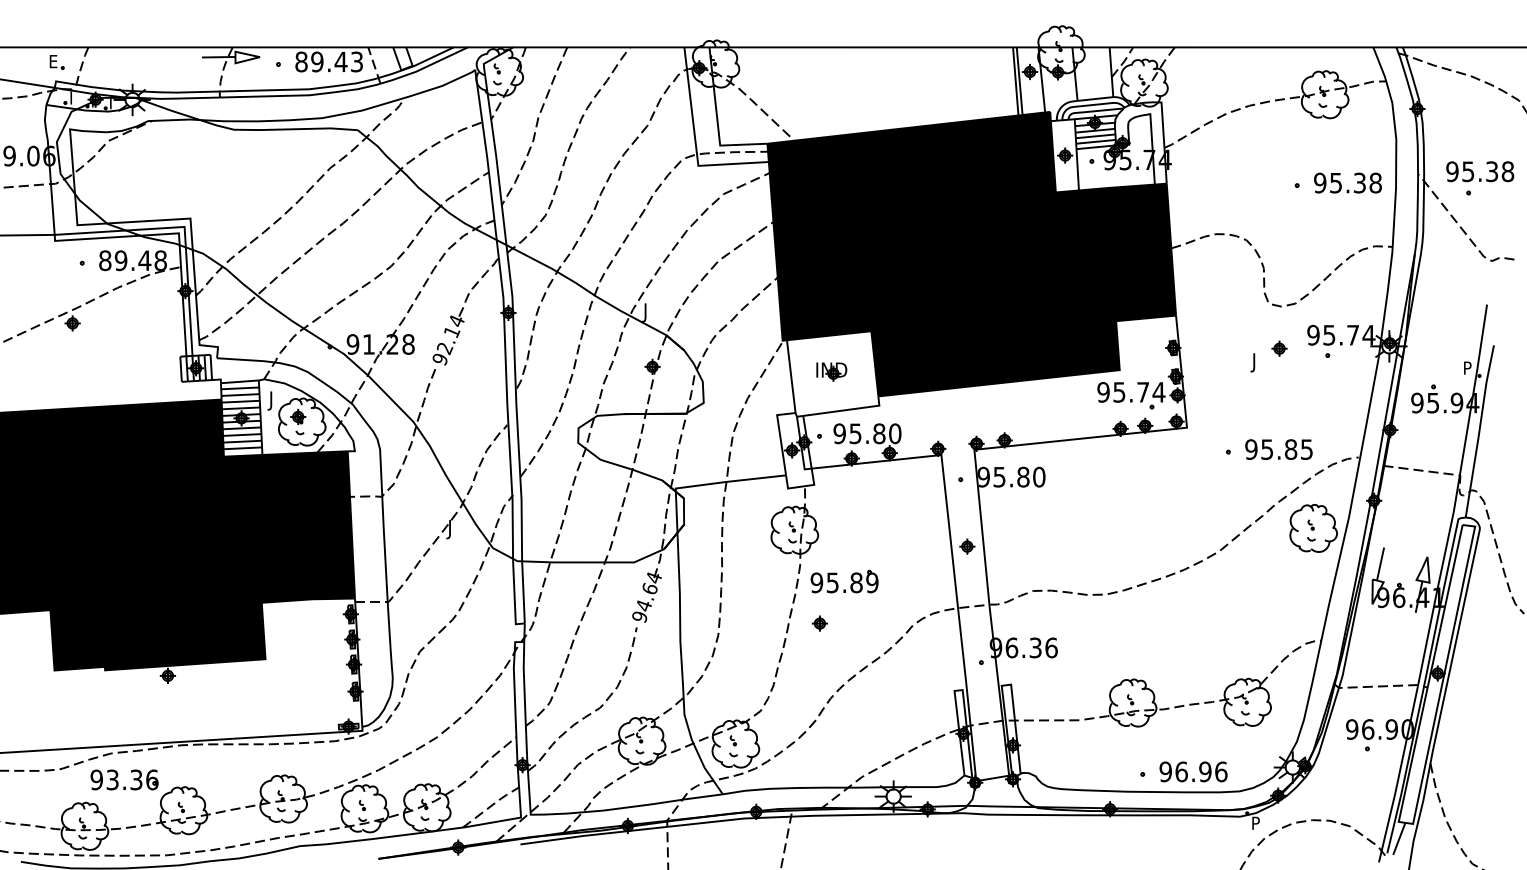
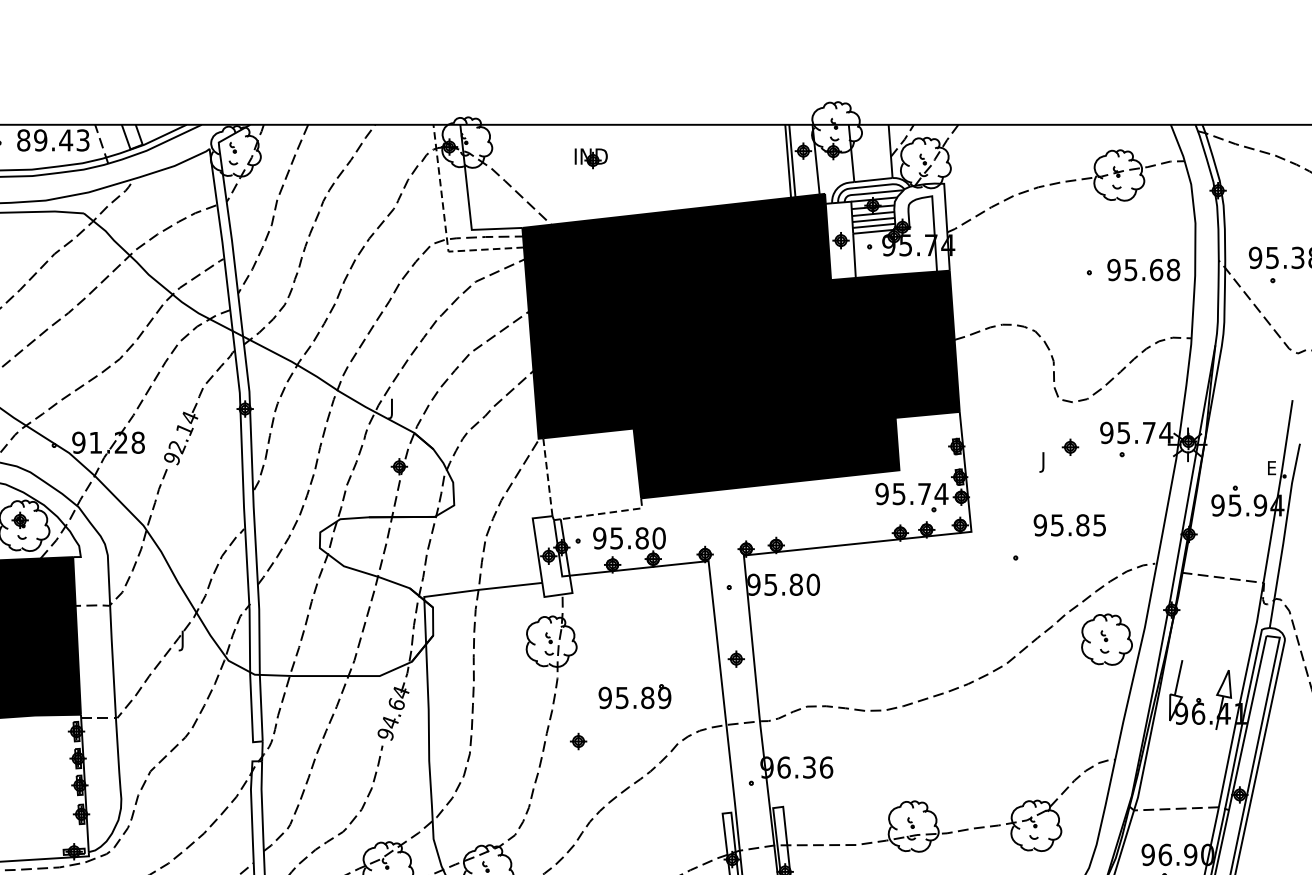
line: (695, 142) -> (445, 226), solid -> dashed
text: (1359, 182) -> (1156, 269), 95.38 -> 95.68
text: (1468, 367) -> (1272, 467), P -> E
part: (831, 371) -> (590, 158), moved
line: (791, 376) -> (548, 477), solid -> dashed
line: (846, 410) -> (607, 513), solid -> dashed
text: (1278, 449) -> (1069, 525), moved
part: (838, 584) -> (628, 699), moved

